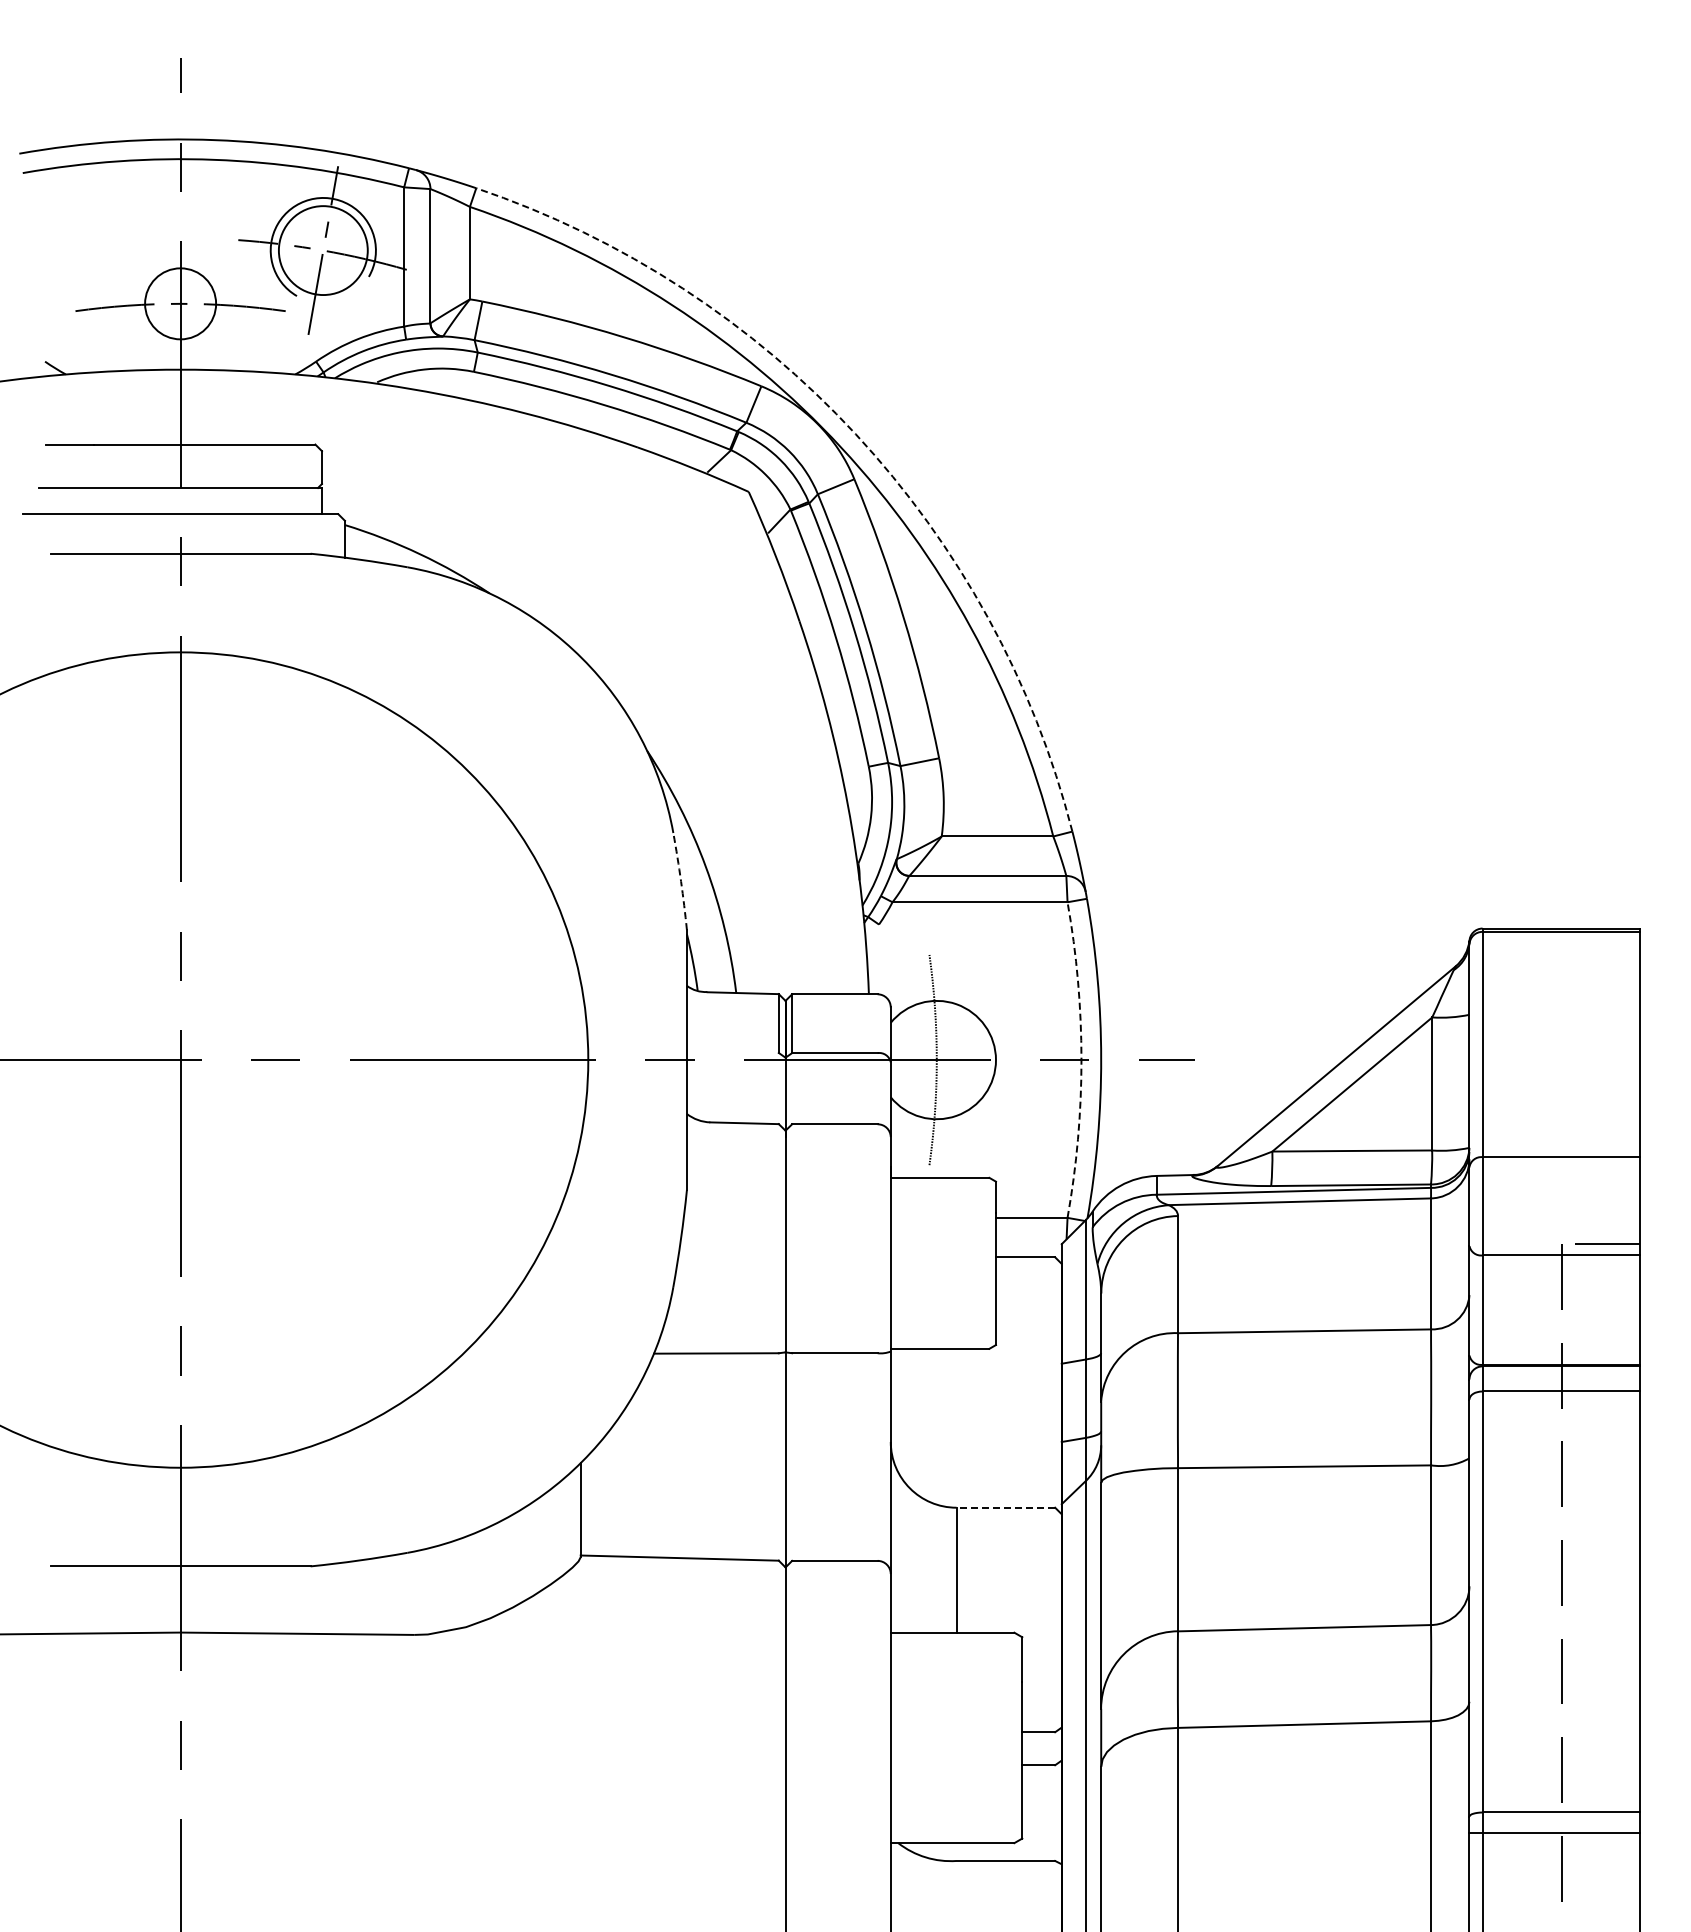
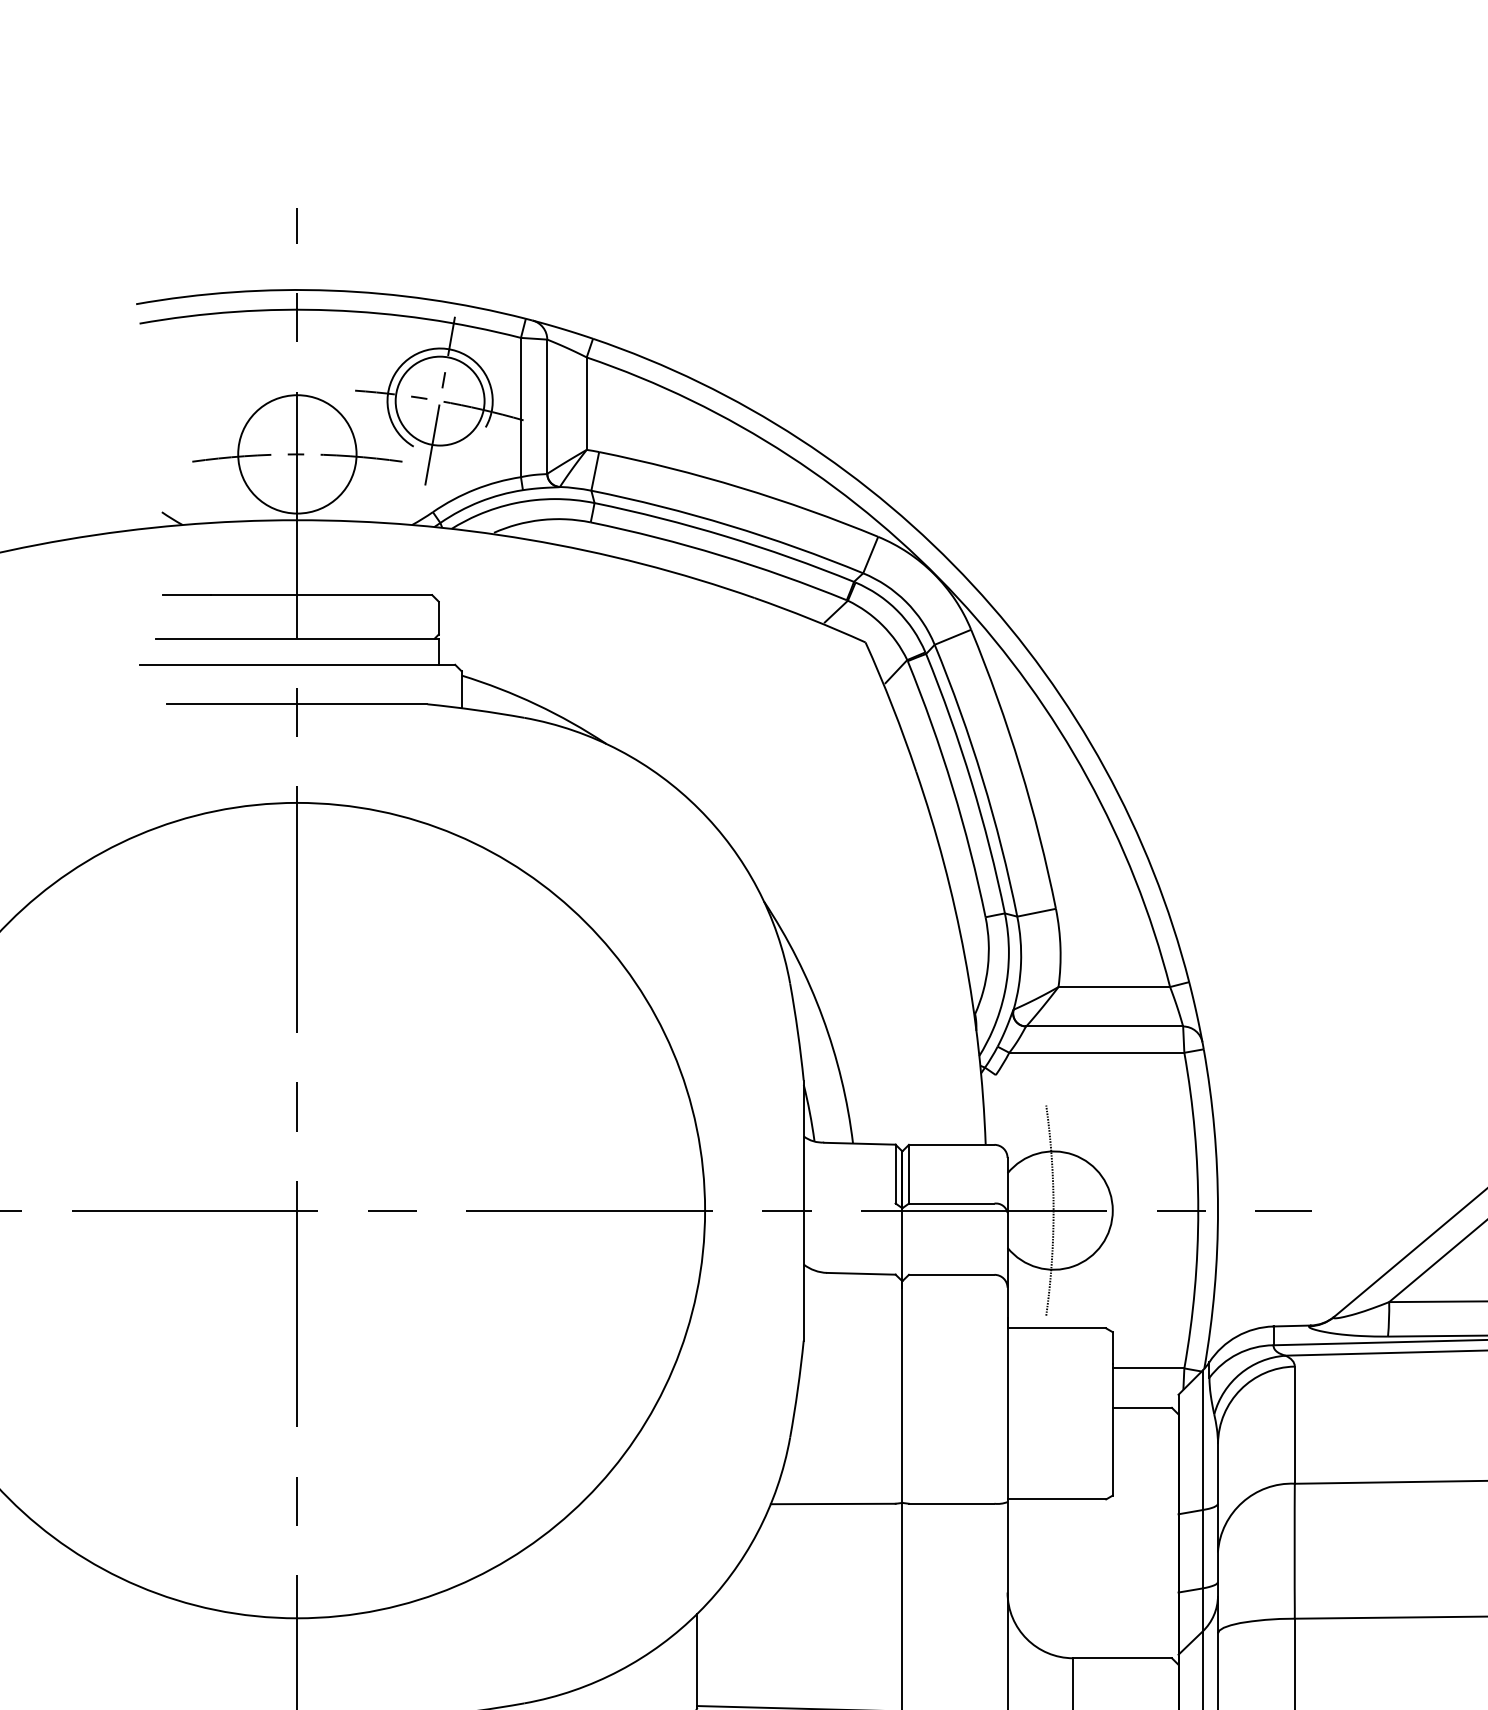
circle: (180, 303) -> (297, 454), size x1.67
arc: (855, 434) -> (972, 585), dashed -> solid
arc: (681, 881) -> (798, 1032), dashed -> solid
arc: (1081, 1060) -> (1198, 1211), dashed -> solid
line: (1005, 1507) -> (1122, 1658), dashed -> solid

